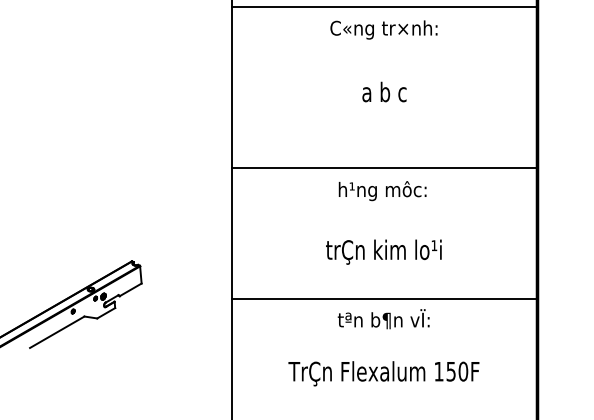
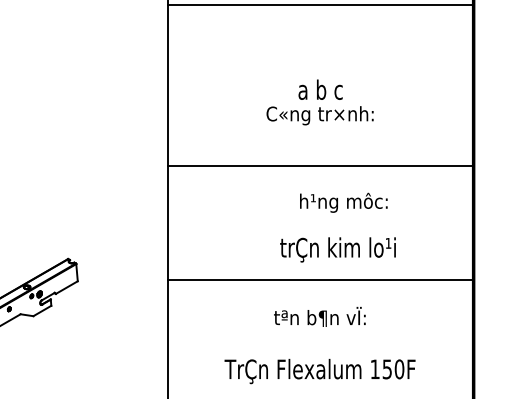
text: (383, 29) -> (319, 115), moved
text: (382, 191) -> (343, 203), moved
text: (383, 251) -> (337, 249), moved
line: (384, 298) -> (320, 280), moved

